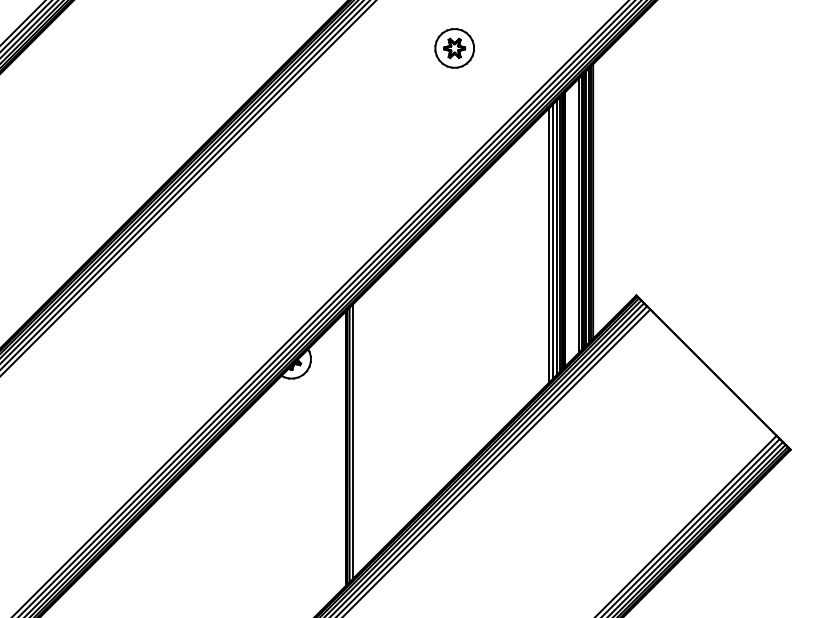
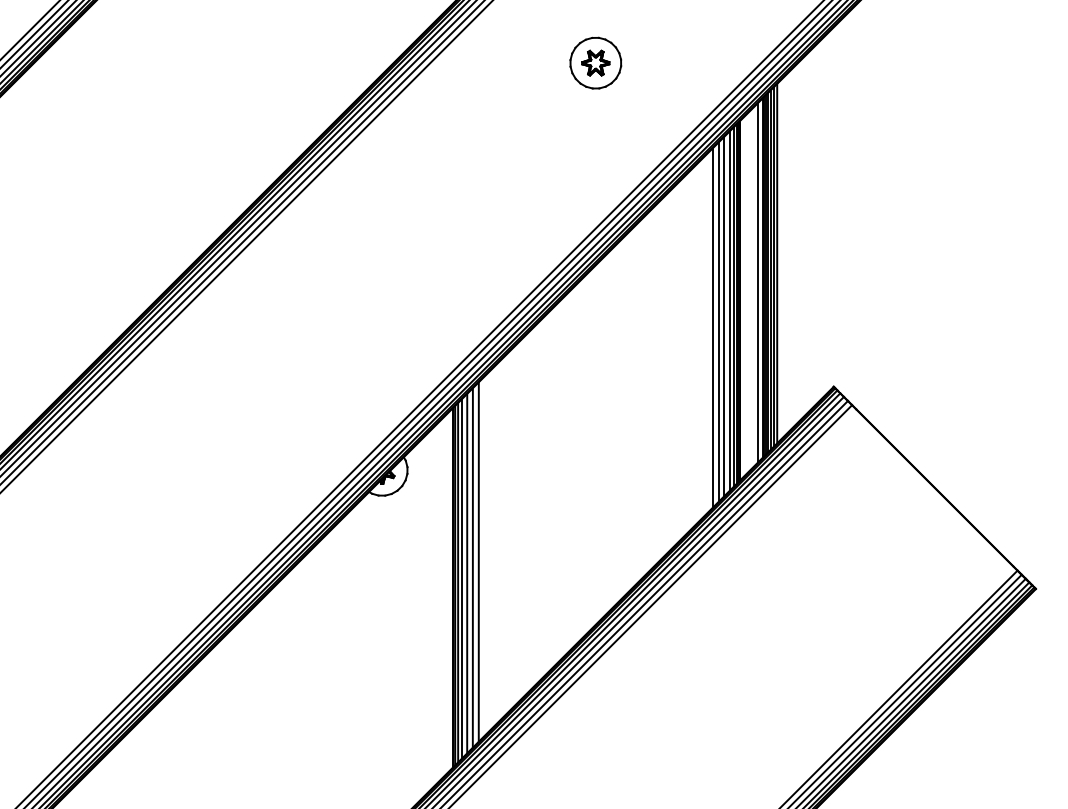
line: (543, 250) -> (712, 327), added
line: (365, 428) -> (478, 561), added
line: (360, 433) -> (472, 567), added
line: (356, 438) -> (467, 573), added

